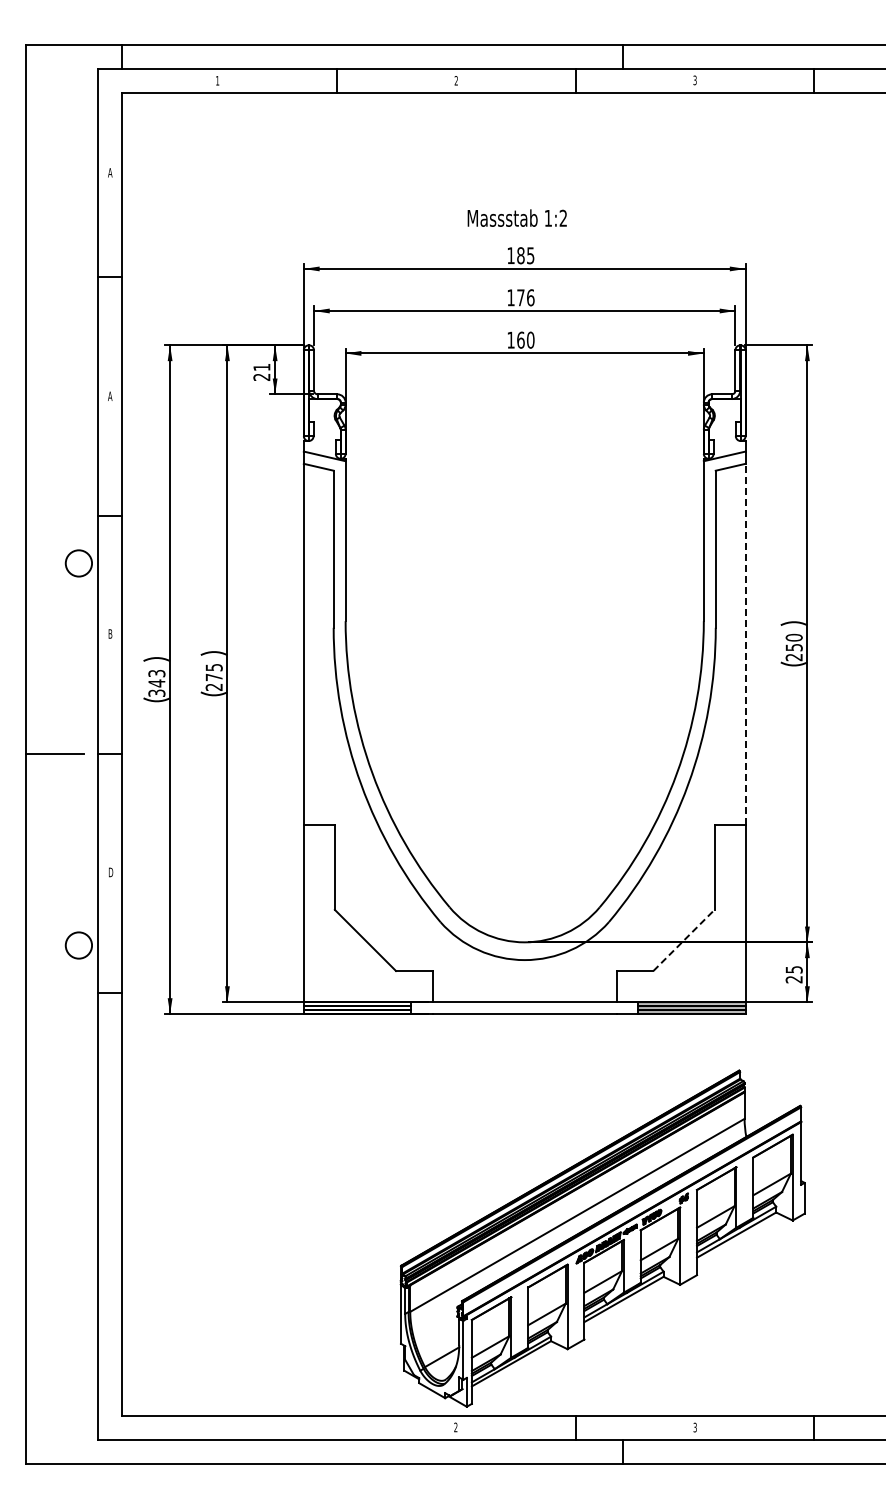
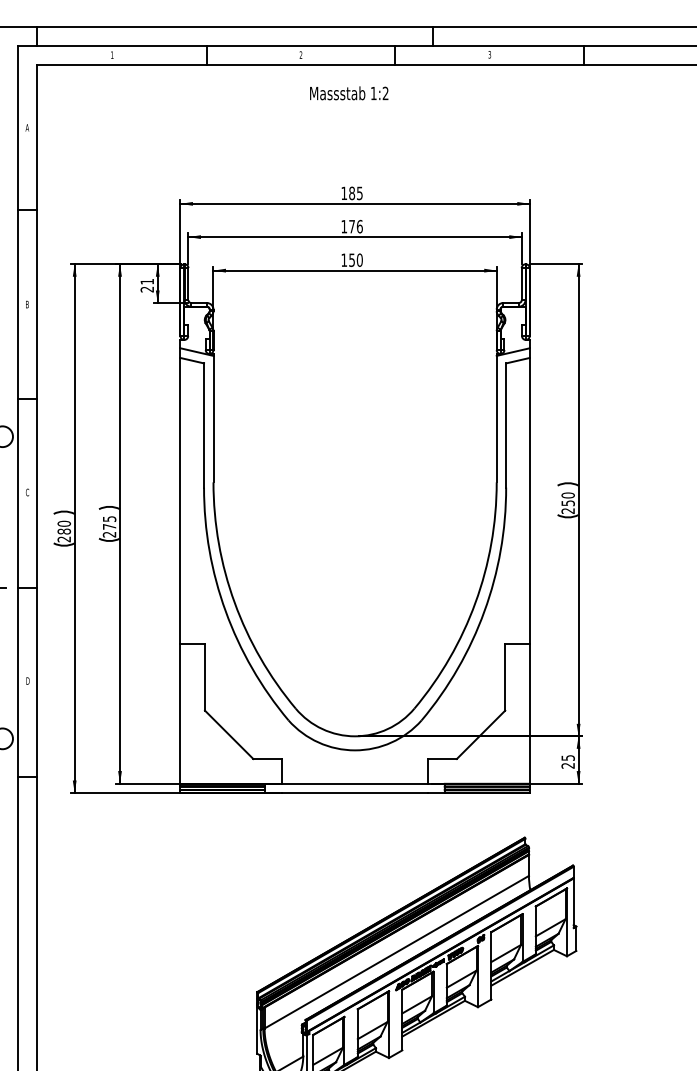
text: (516, 217) -> (348, 92), moved
text: (520, 339) -> (351, 259), 160 -> 150
text: (110, 396) -> (27, 304), A -> B
text: (110, 633) -> (27, 492), B -> C
line: (745, 644) -> (529, 500), dashed -> solid
text: (156, 682) -> (63, 530), 343 -> 280
line: (684, 940) -> (481, 734), dashed -> solid

